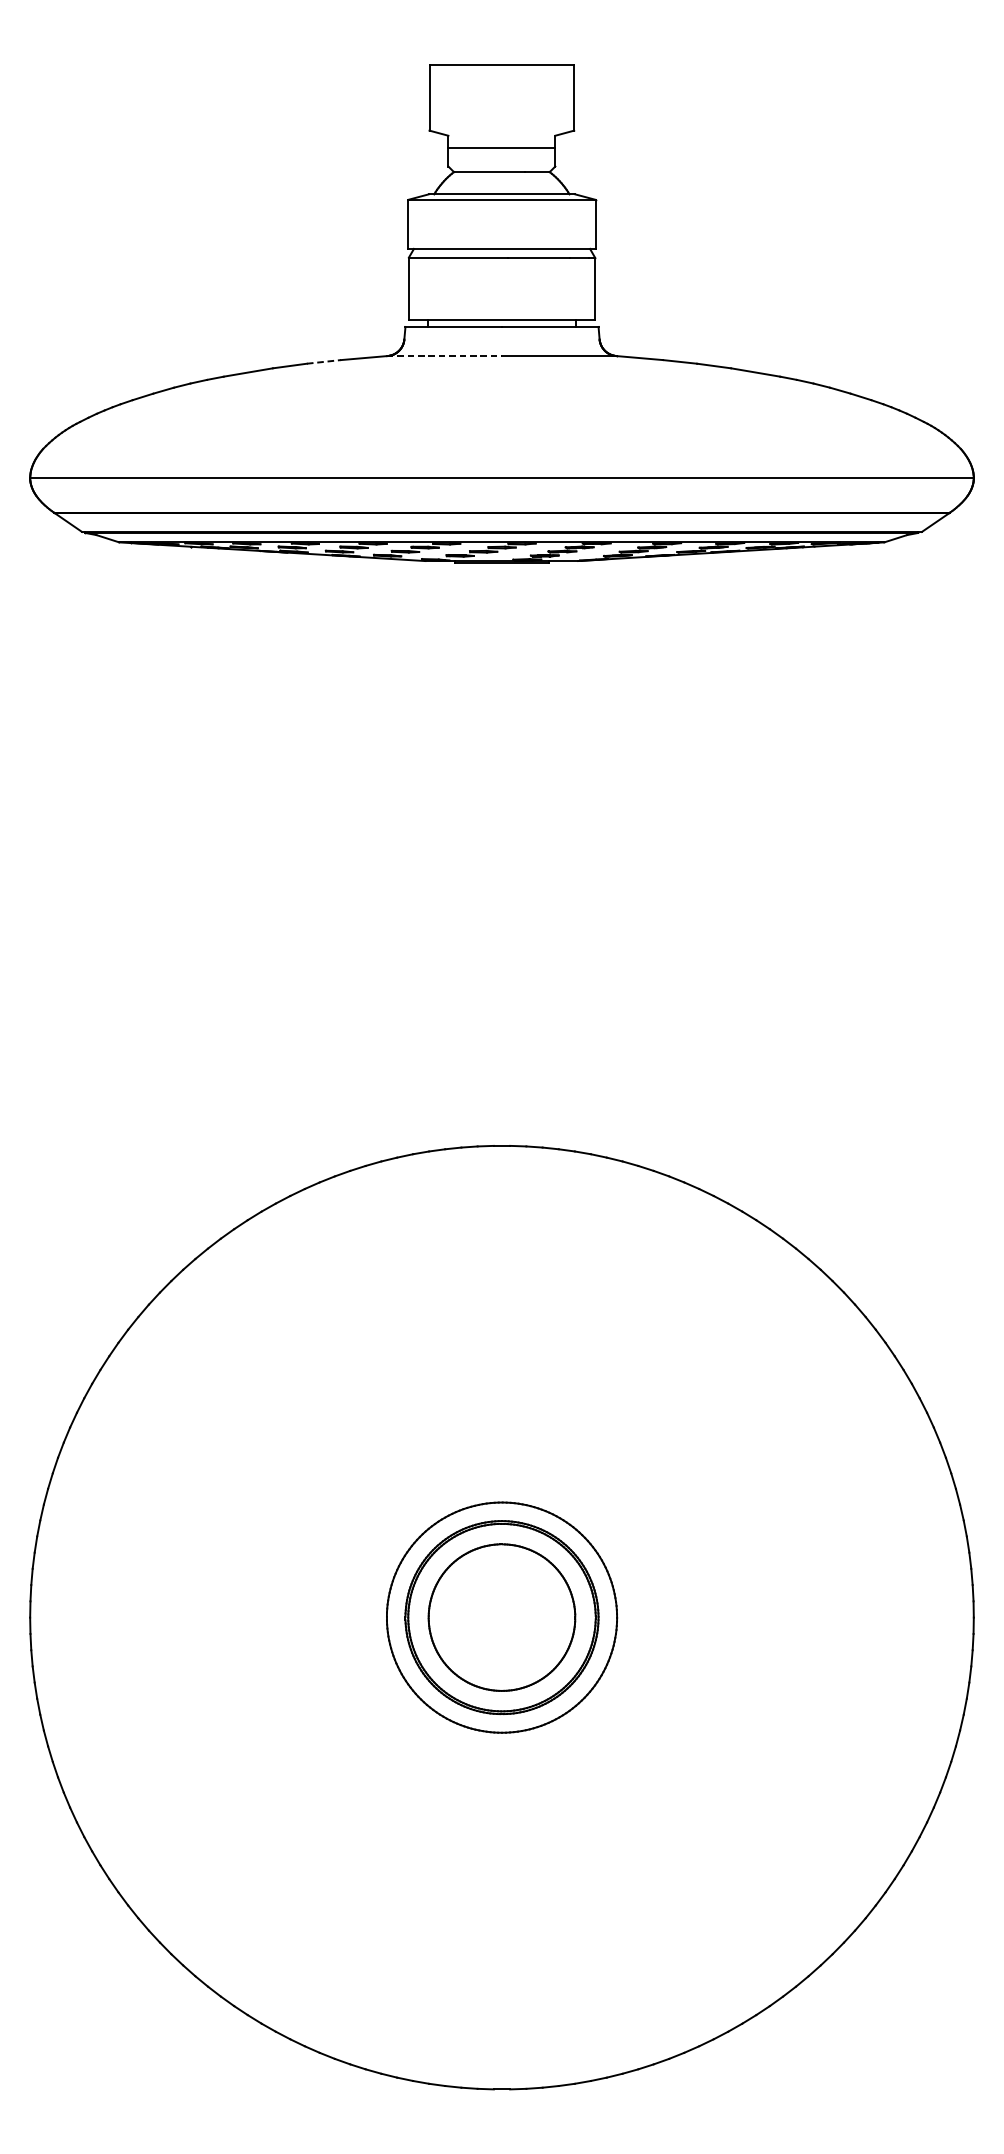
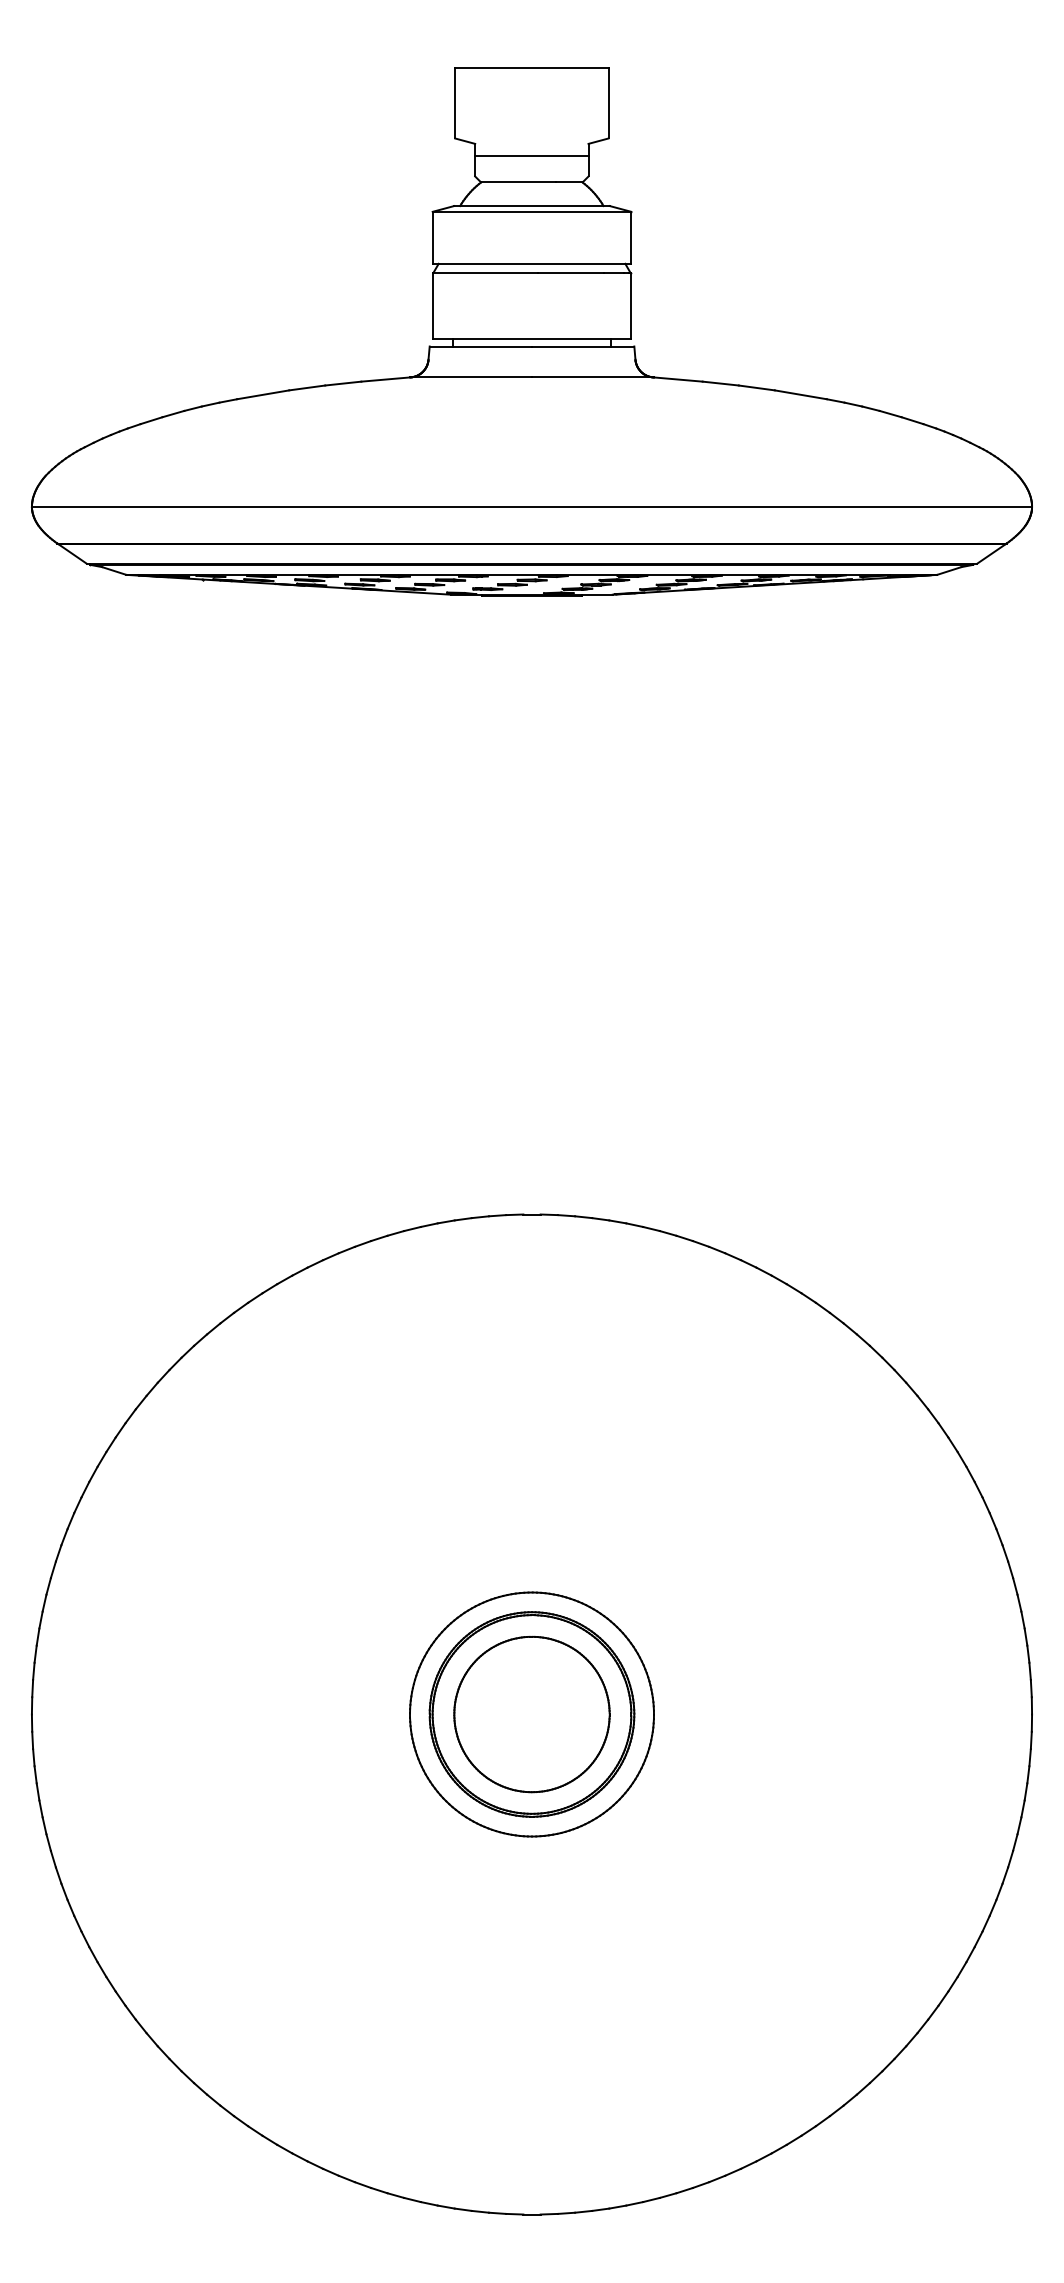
line: (444, 356) -> (471, 377), dashed -> solid
line: (324, 361) -> (343, 383), dashed -> solid

